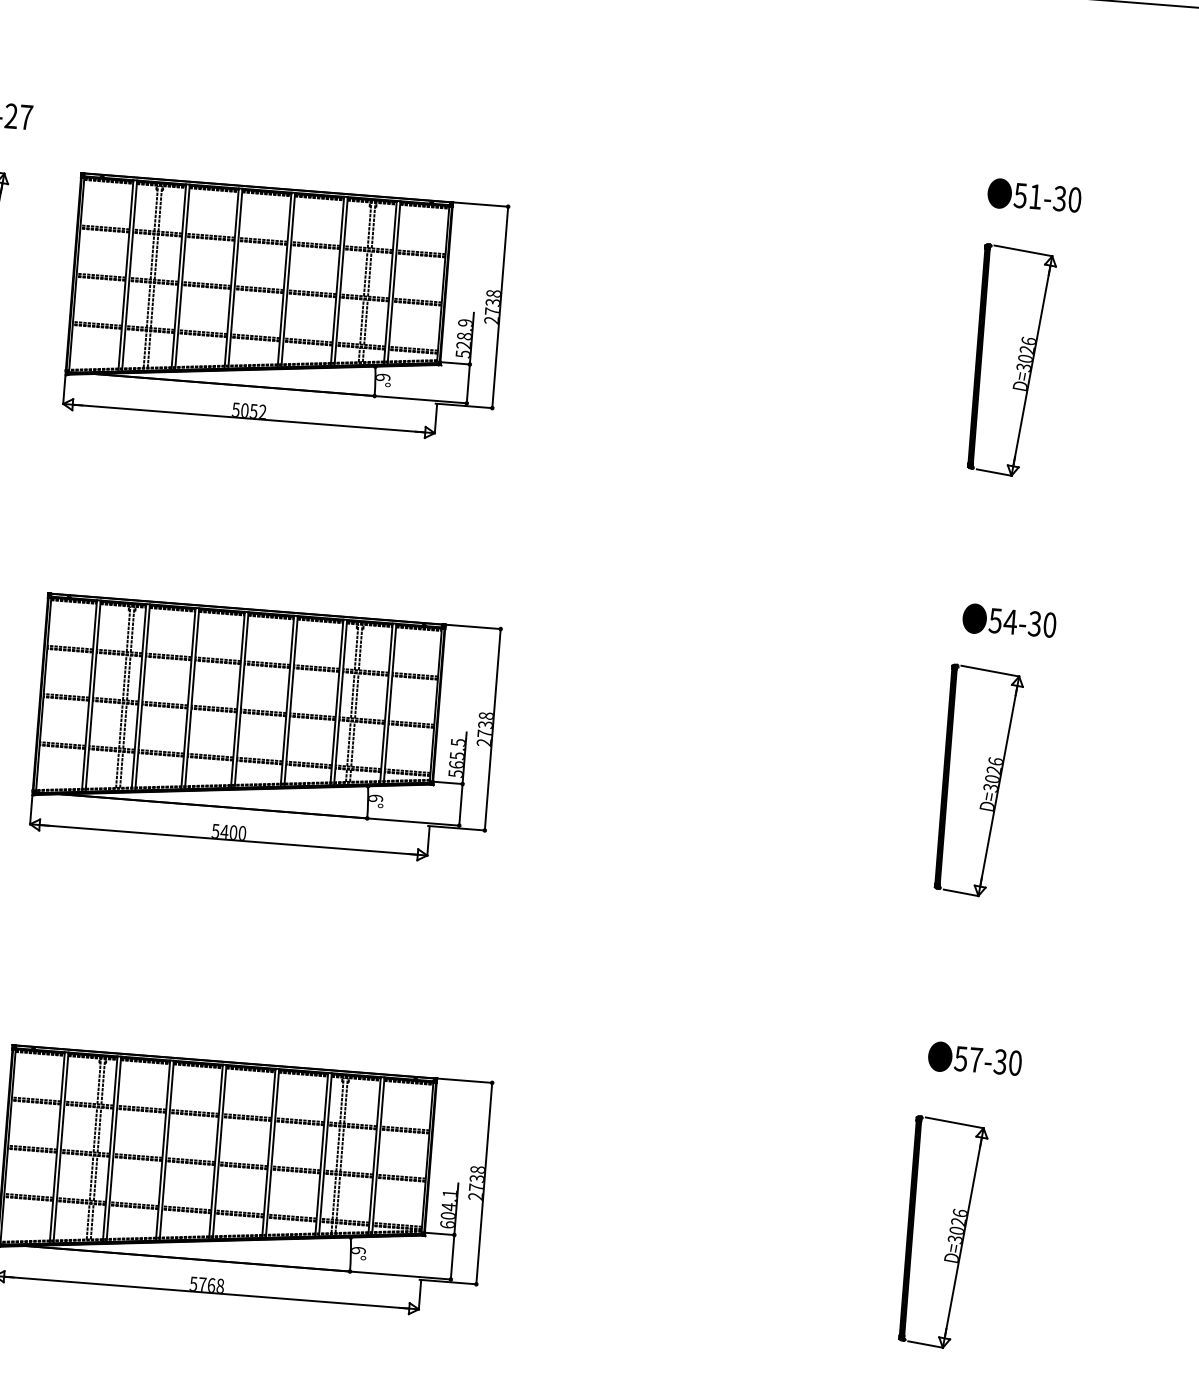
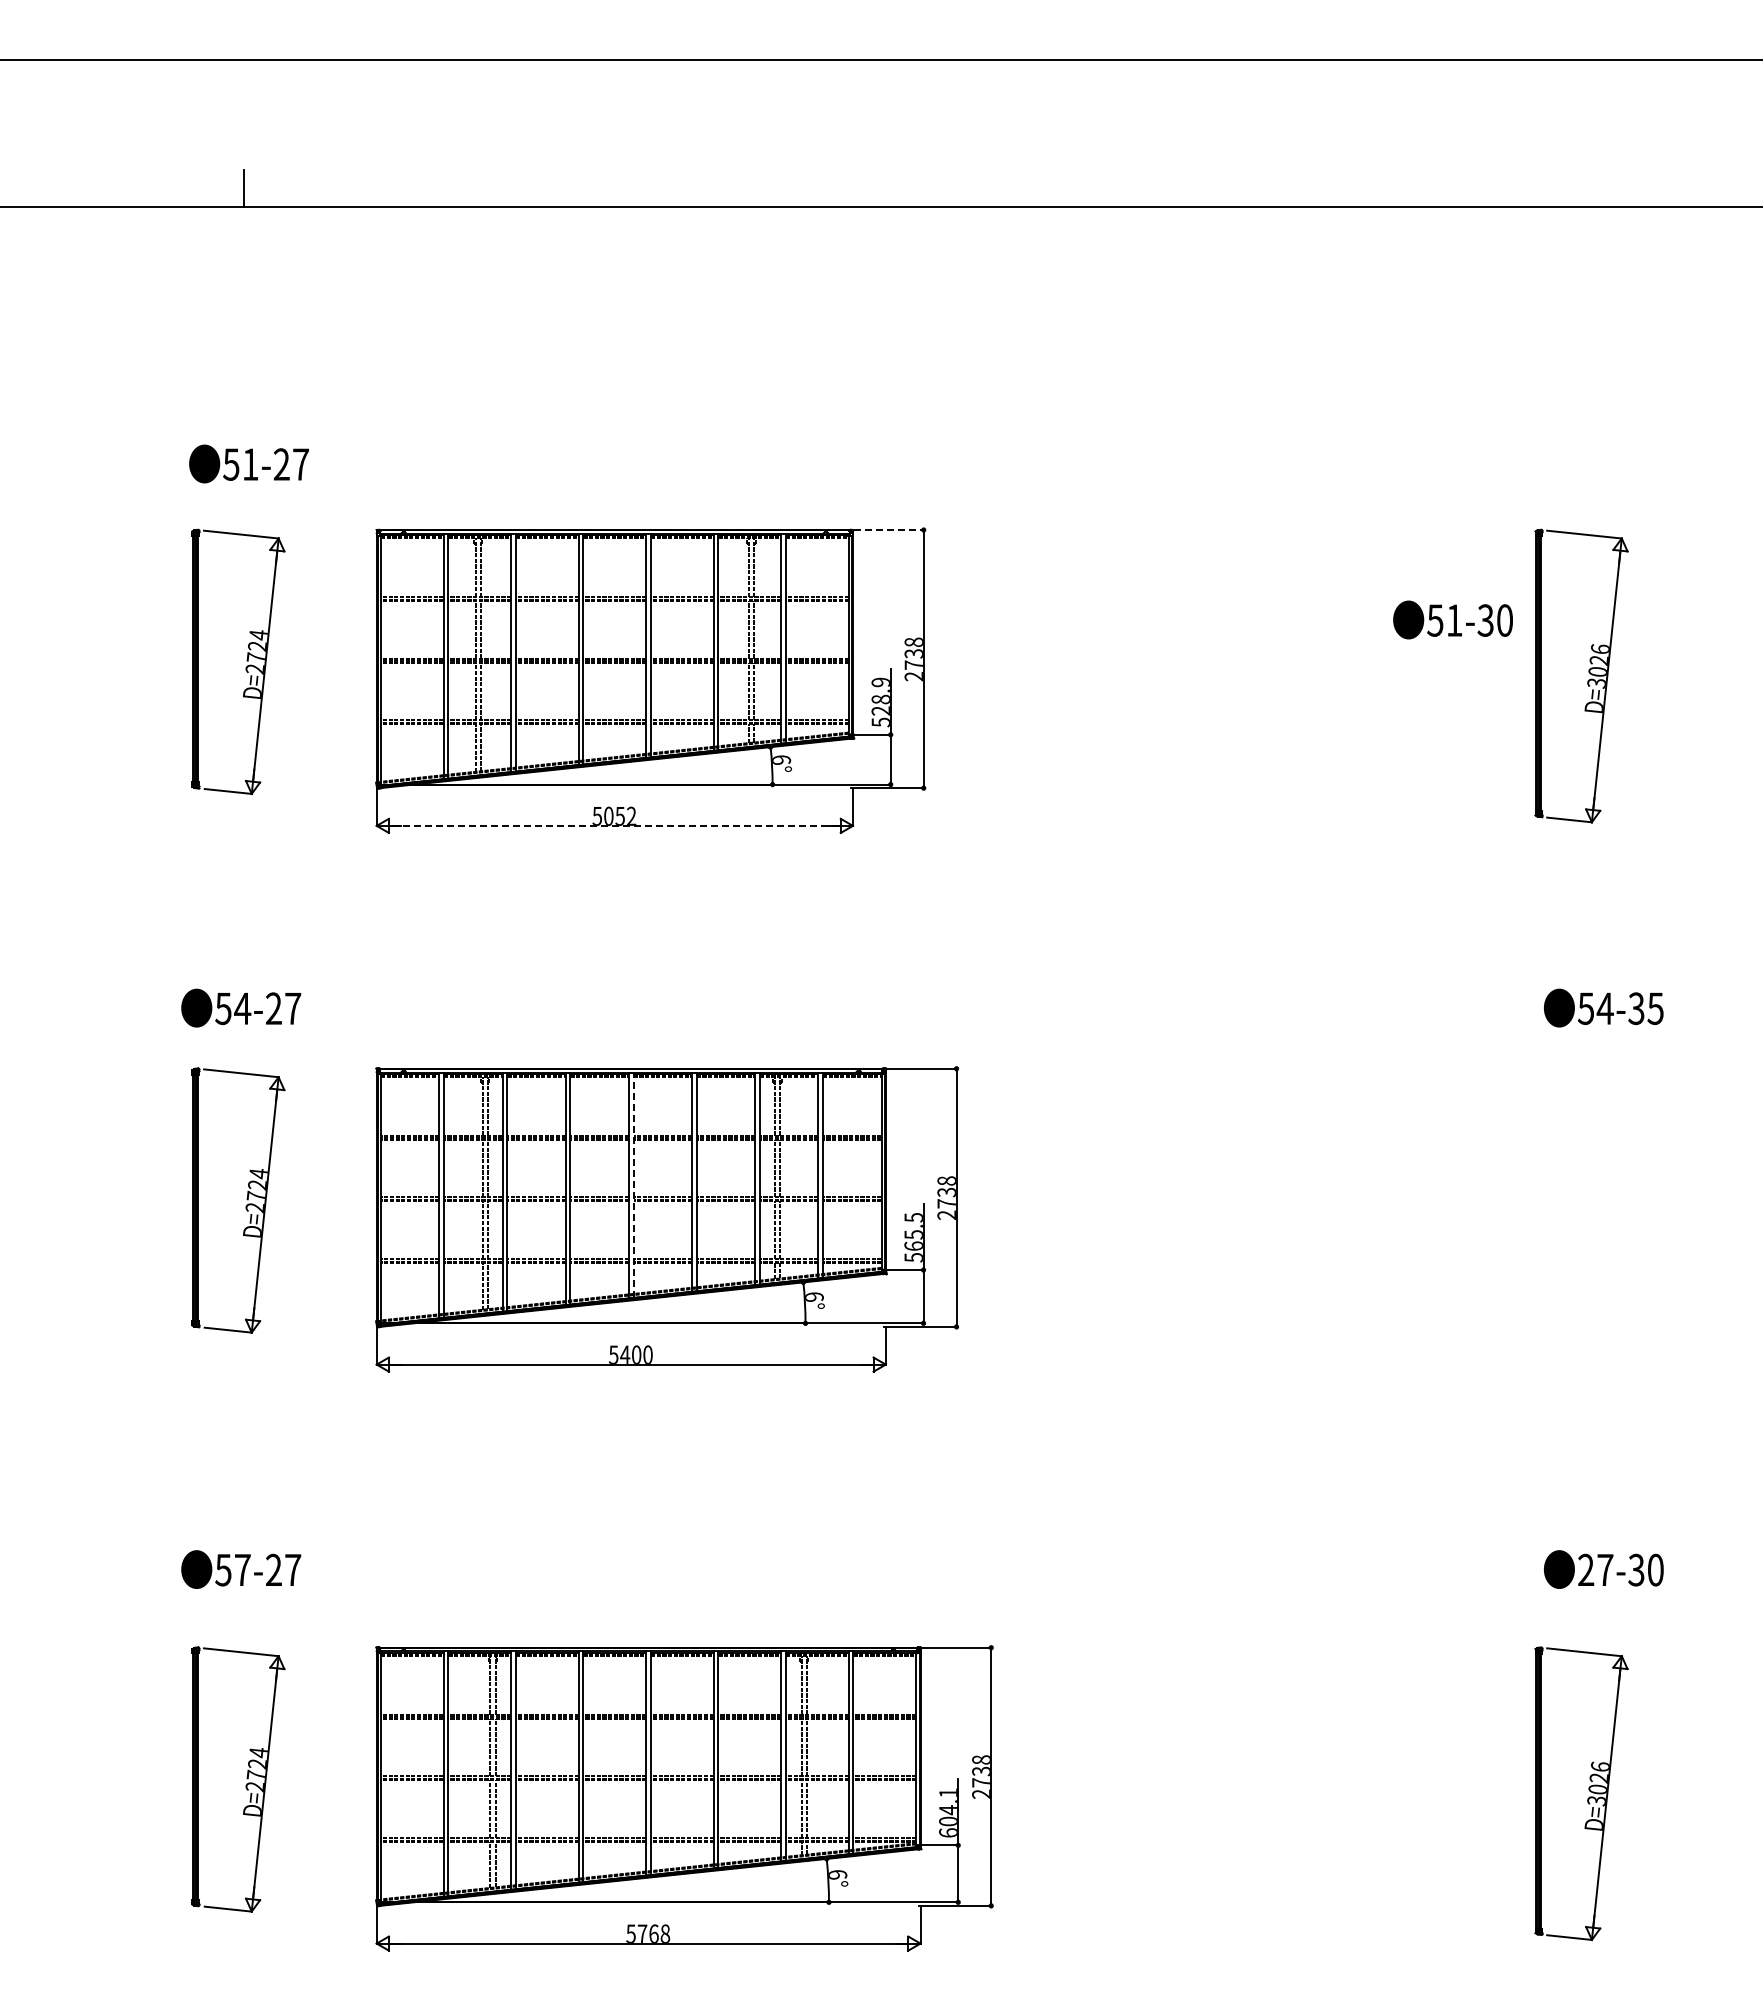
text: (1034, 195) -> (1452, 619), moved
line: (480, 204) -> (888, 530), solid -> dashed
line: (248, 418) -> (614, 825), solid -> dashed
text: (1049, 624) -> (1655, 1008), 54-30 -> 54-35
line: (241, 700) -> (633, 1185), solid -> dashed
part: (984, 779) -> (1588, 1211), removed
text: (960, 1058) -> (1585, 1569), 57-30 -> 27-30

